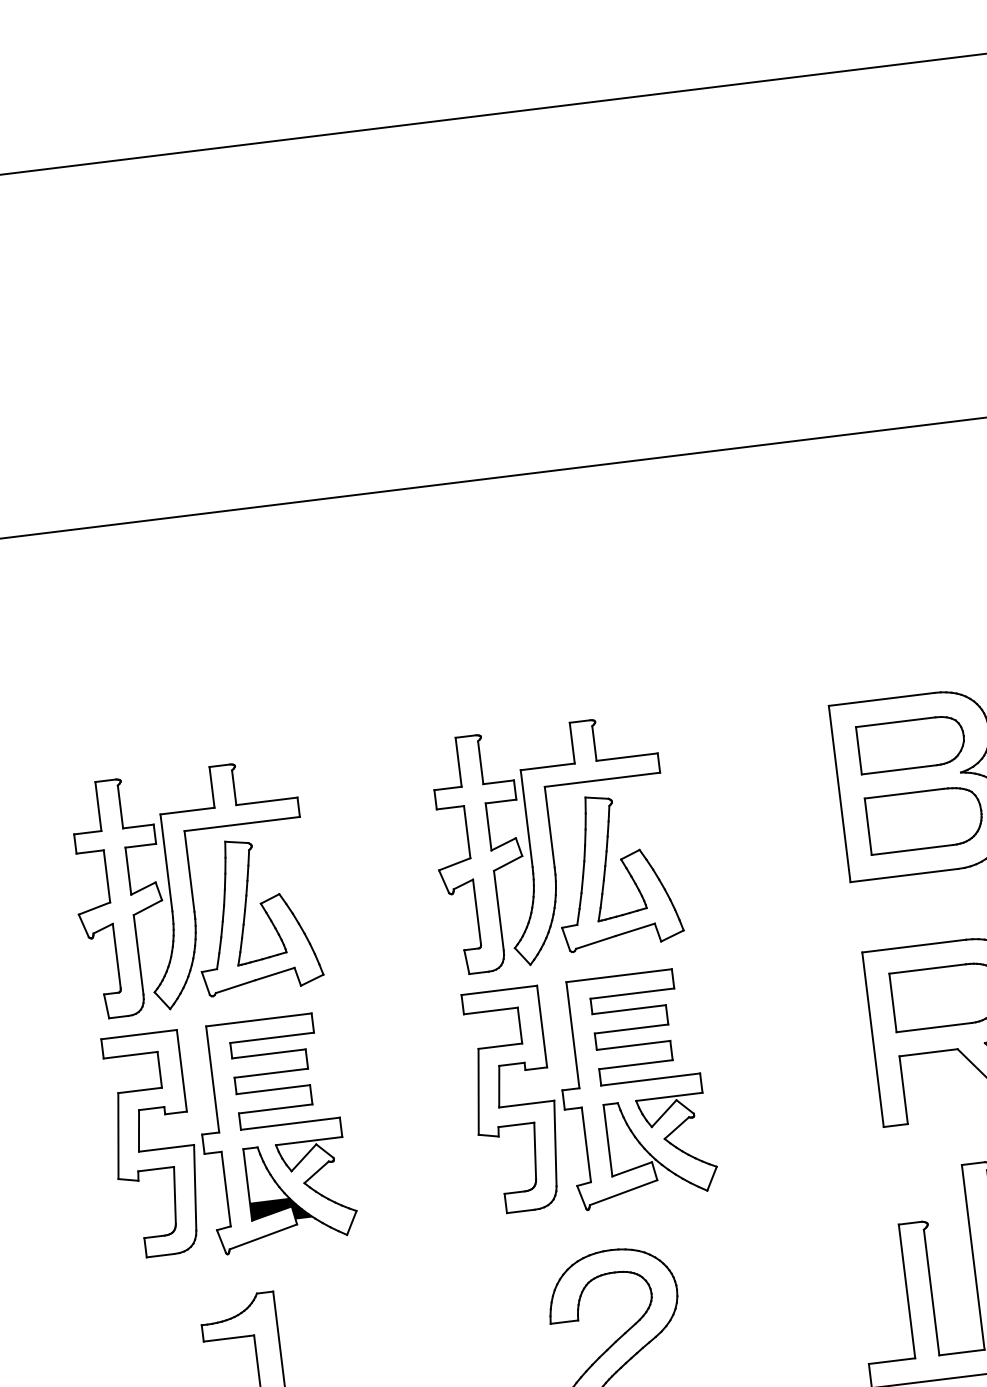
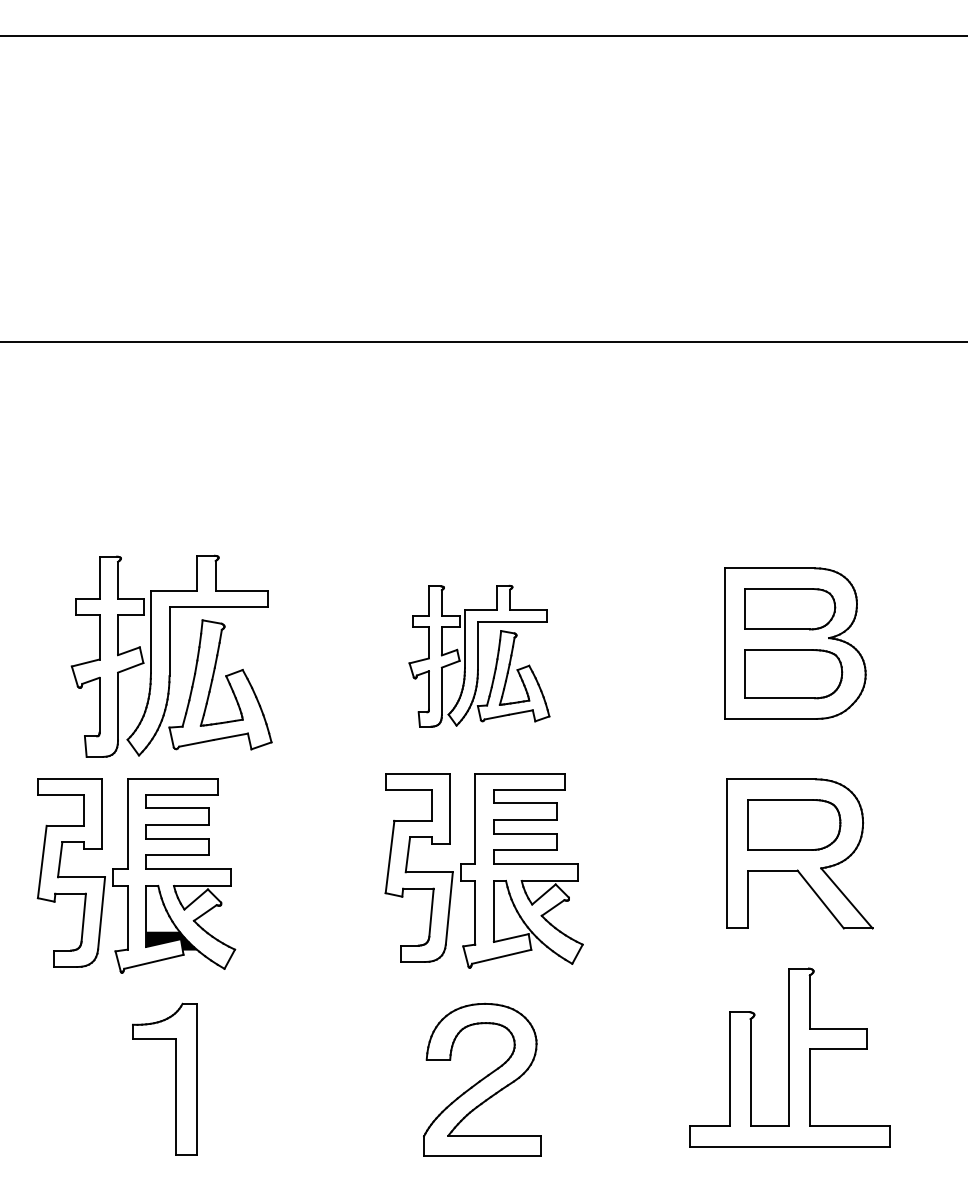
part: (554, 843) -> (479, 655), size x0.7
part: (230, 1138) -> (136, 875), moved

